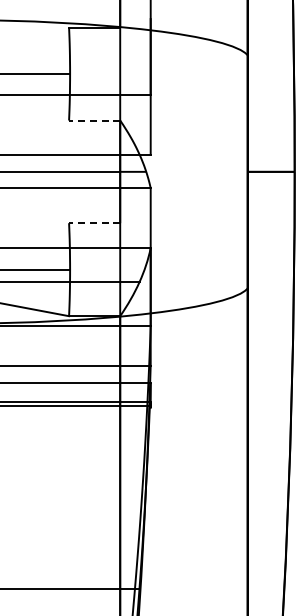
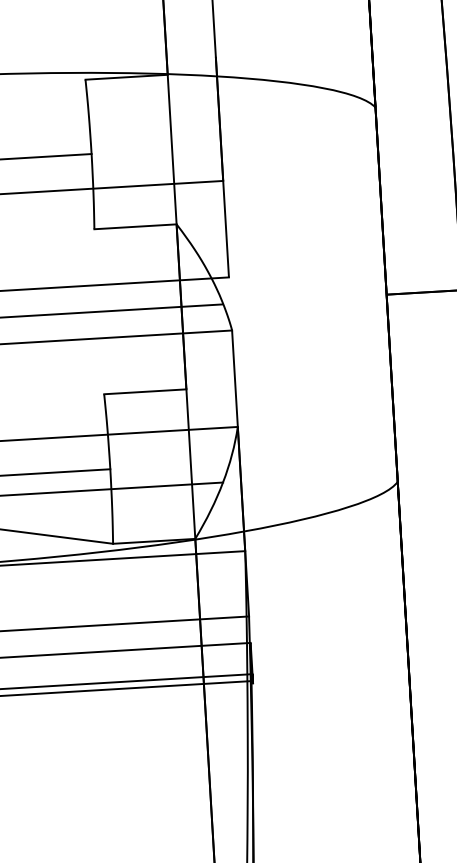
line: (94, 120) -> (135, 226), dashed -> solid
line: (94, 223) -> (145, 392), dashed -> solid

